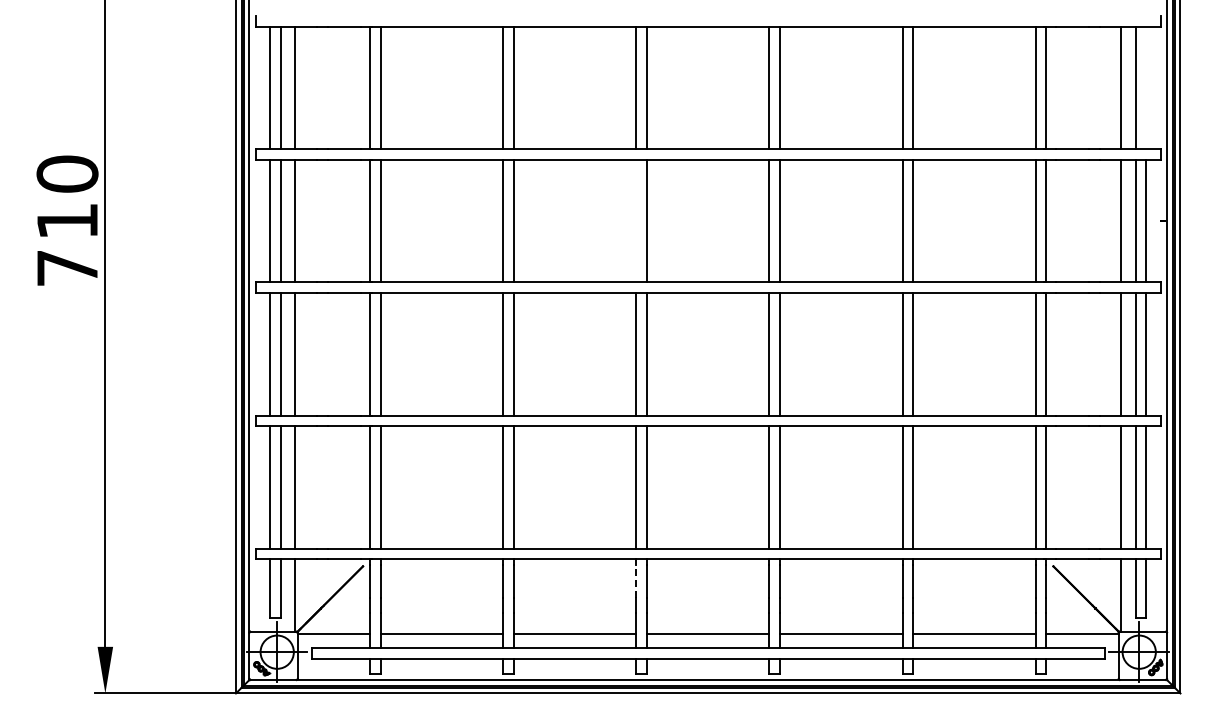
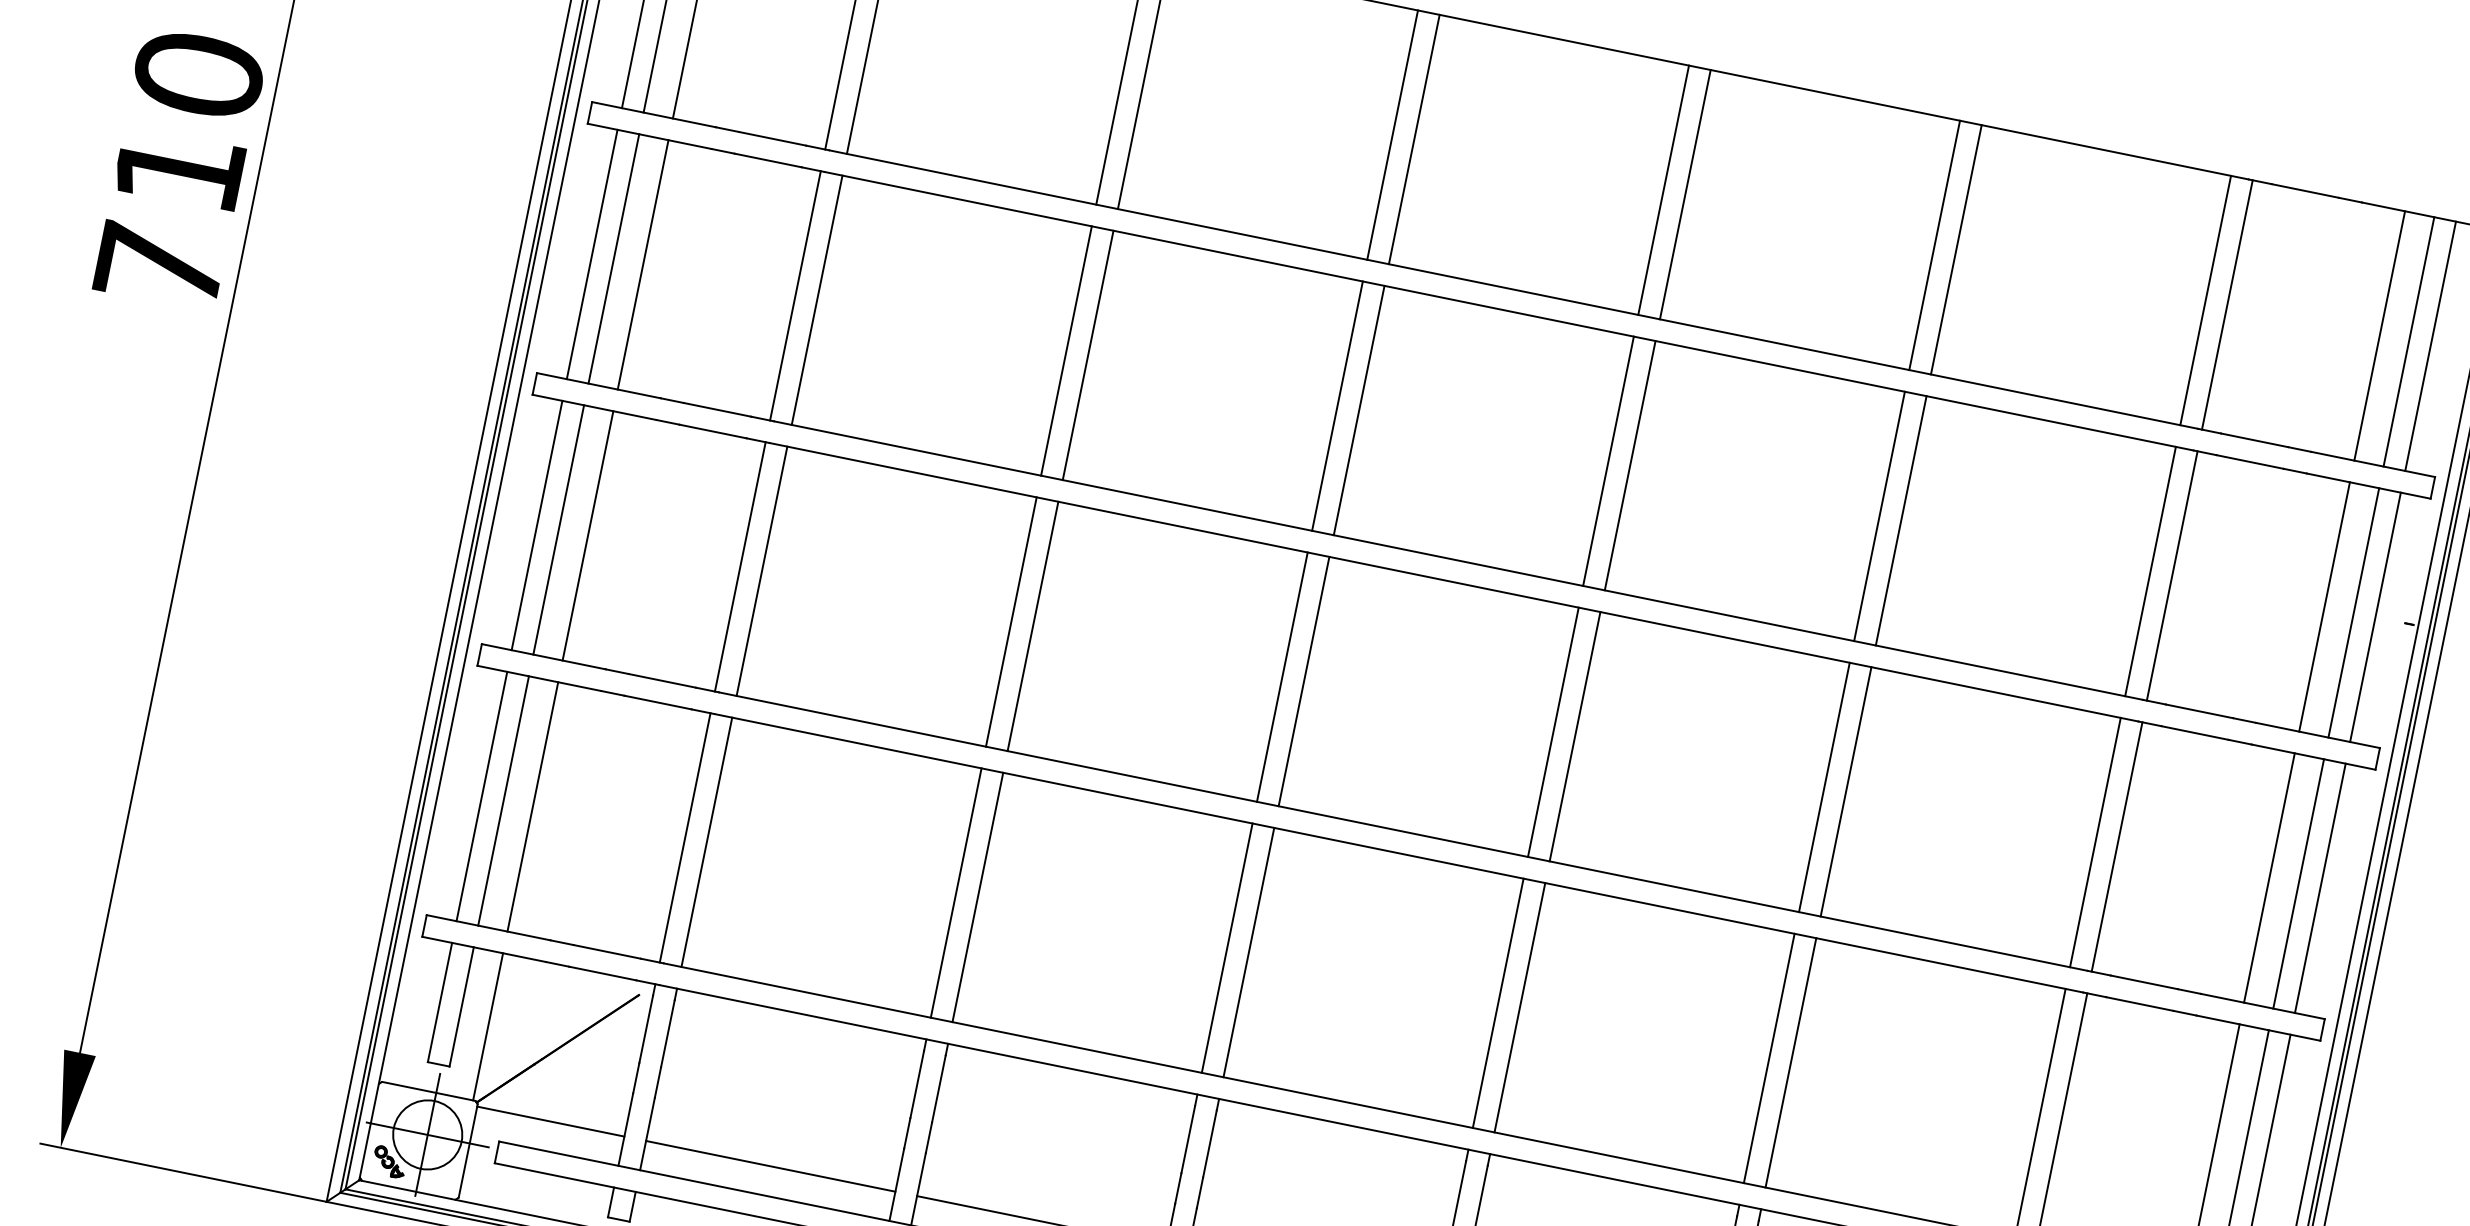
line: (1146, 87) -> (2431, 345), added
line: (636, 220) -> (1338, 404), added
line: (636, 580) -> (1188, 1137), dashed -> solid

